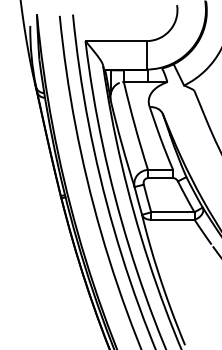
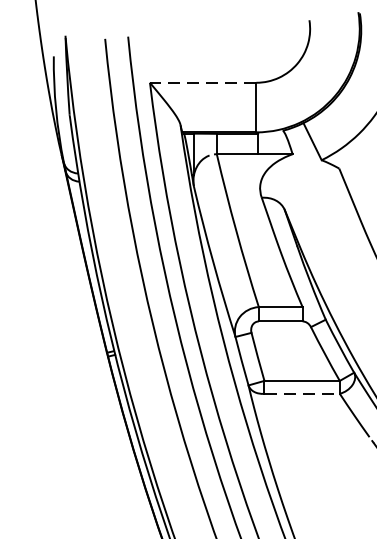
line: (116, 41) -> (203, 83), solid -> dashed
line: (172, 219) -> (301, 393), solid -> dashed

